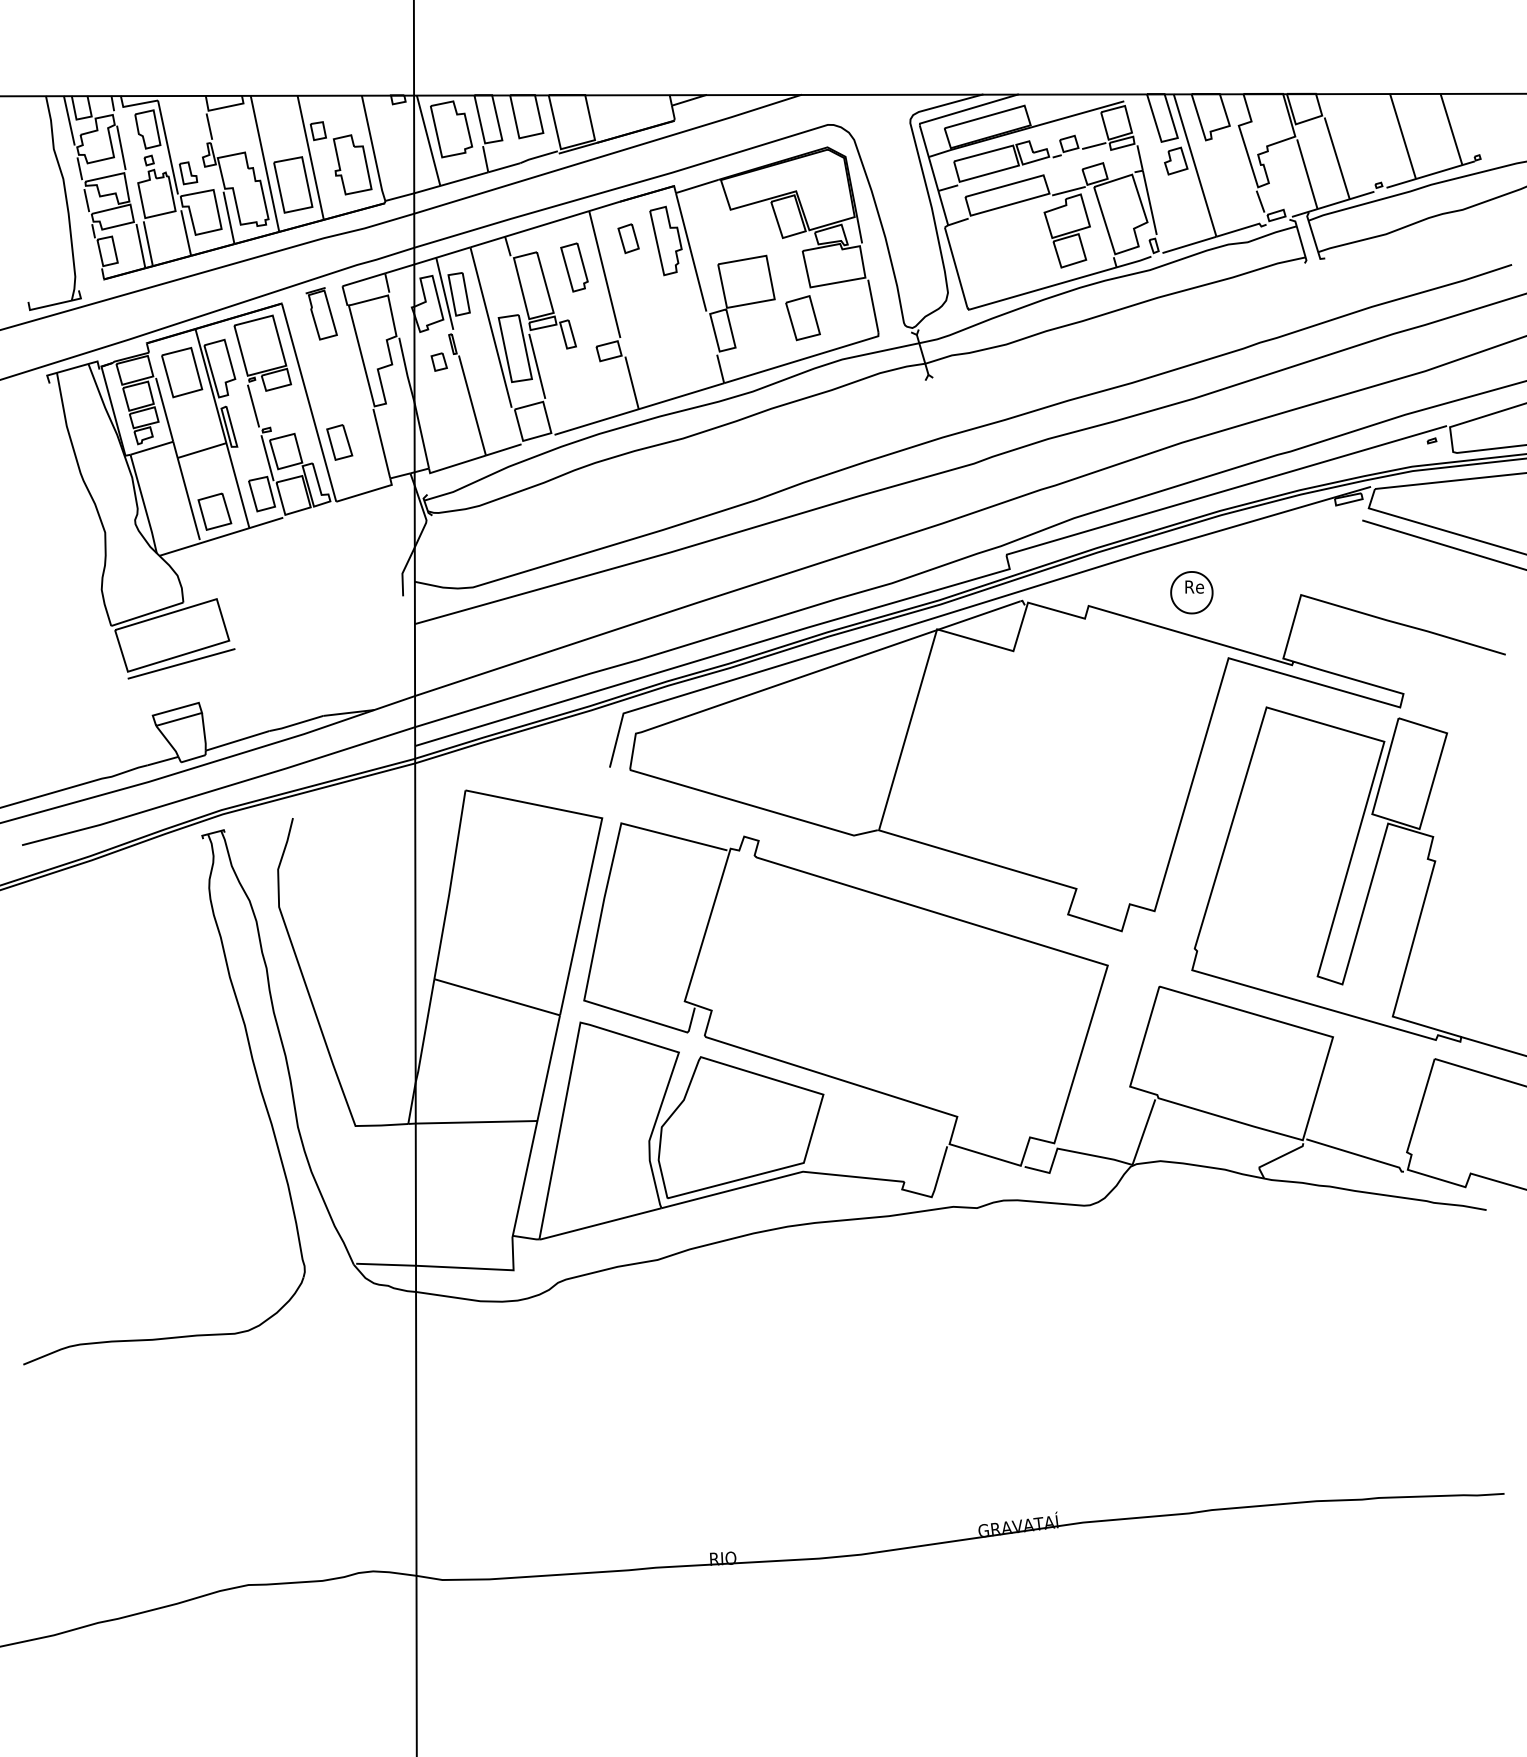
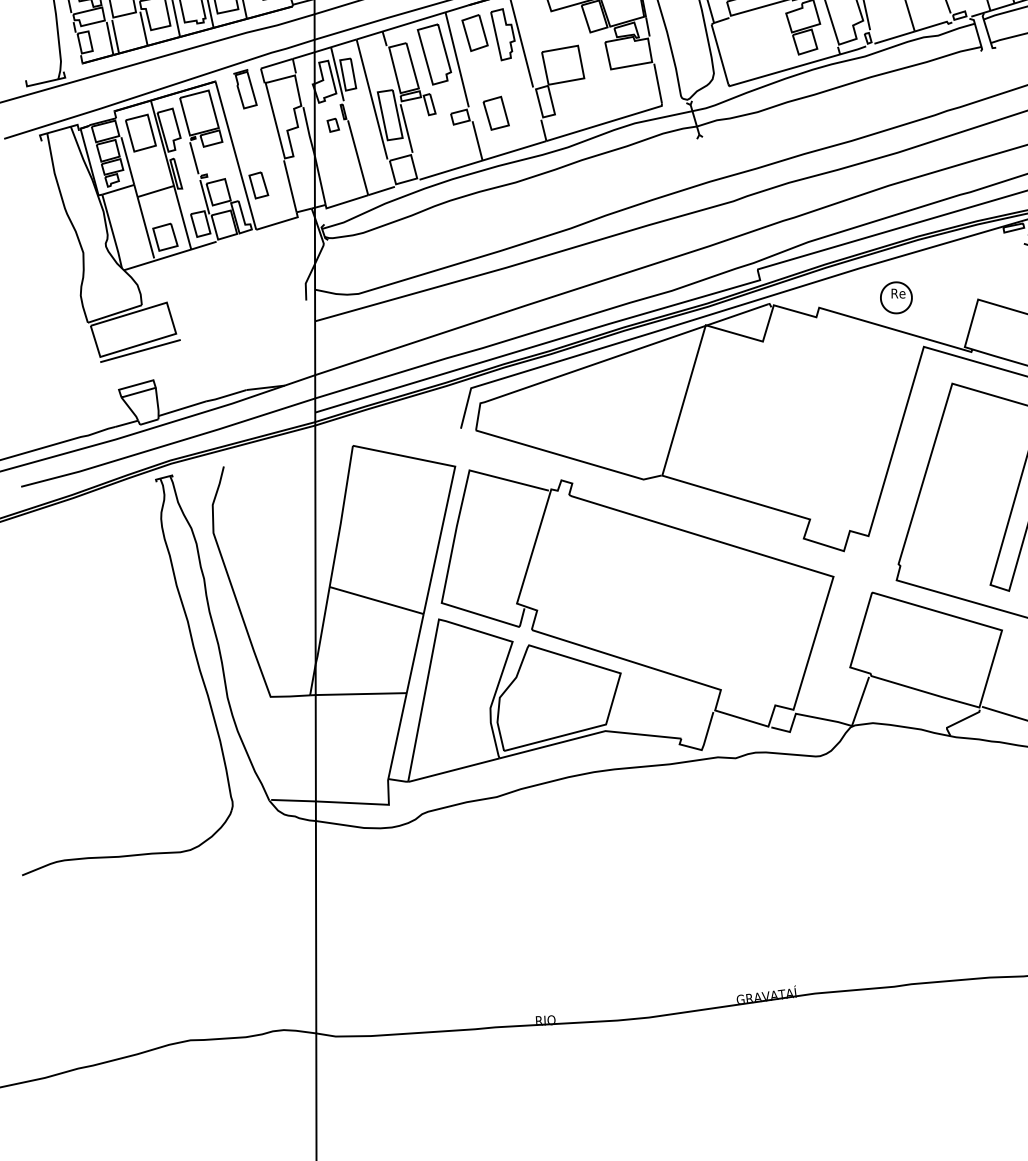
part: (628, 238) -> (474, 32), size x1.67
part: (574, 267) -> (434, 54), size x1.67
part: (802, 318) -> (495, 113), moved

